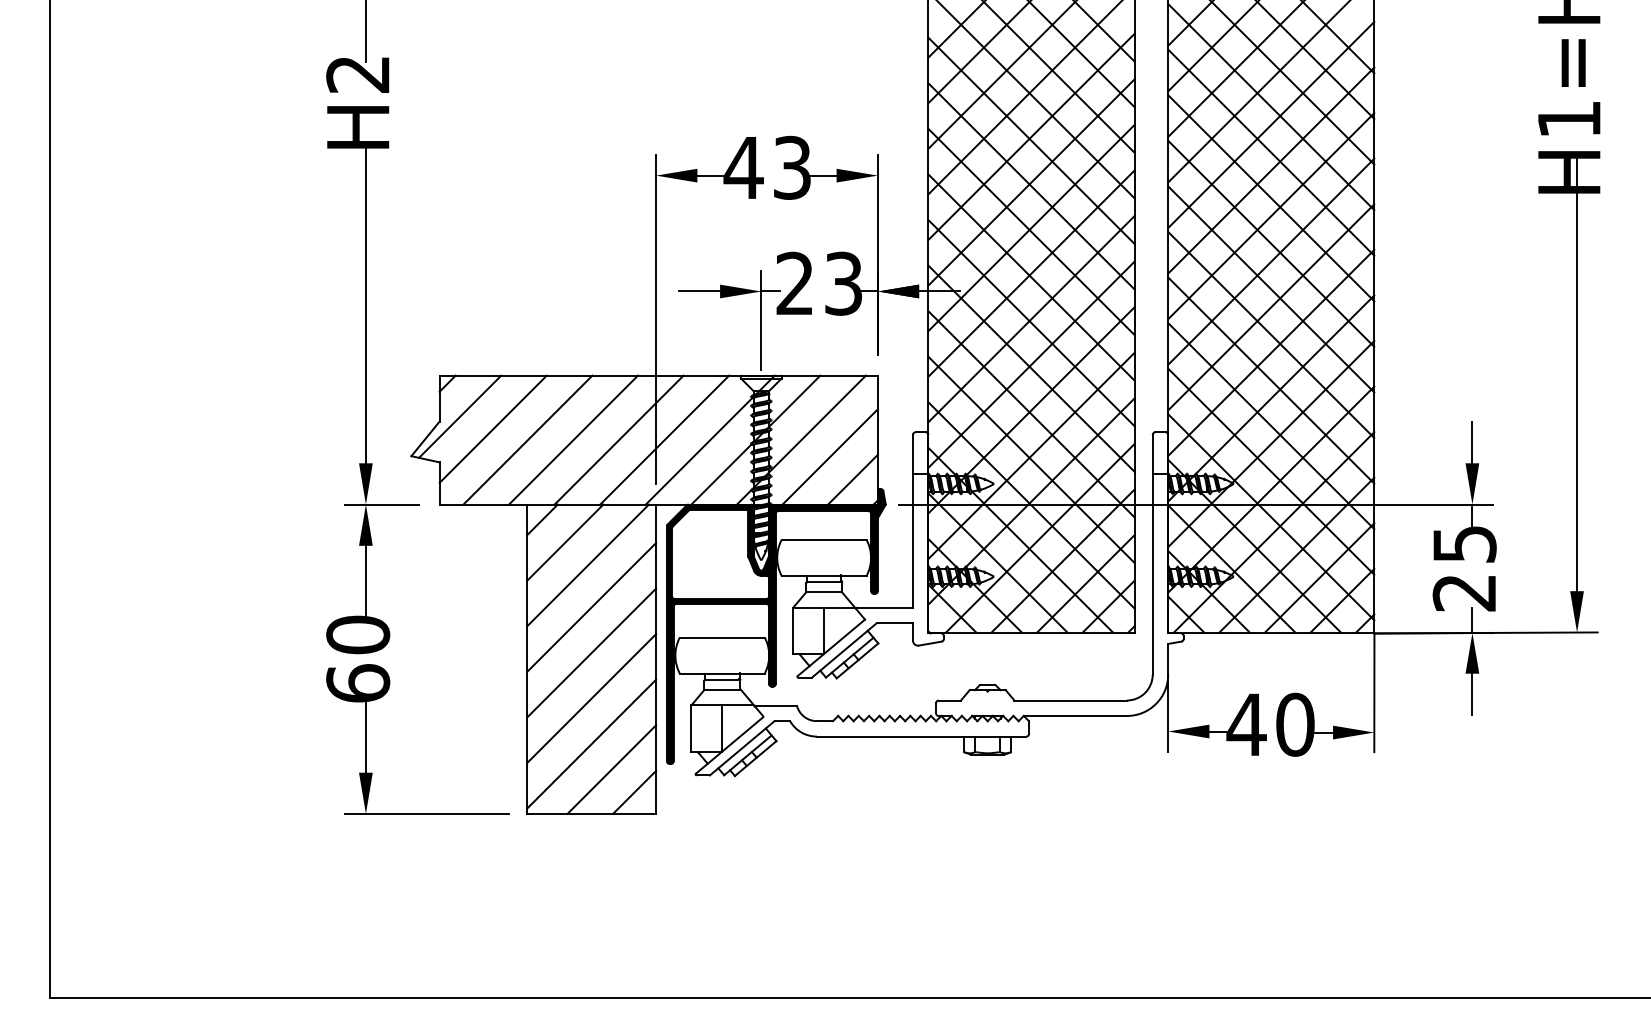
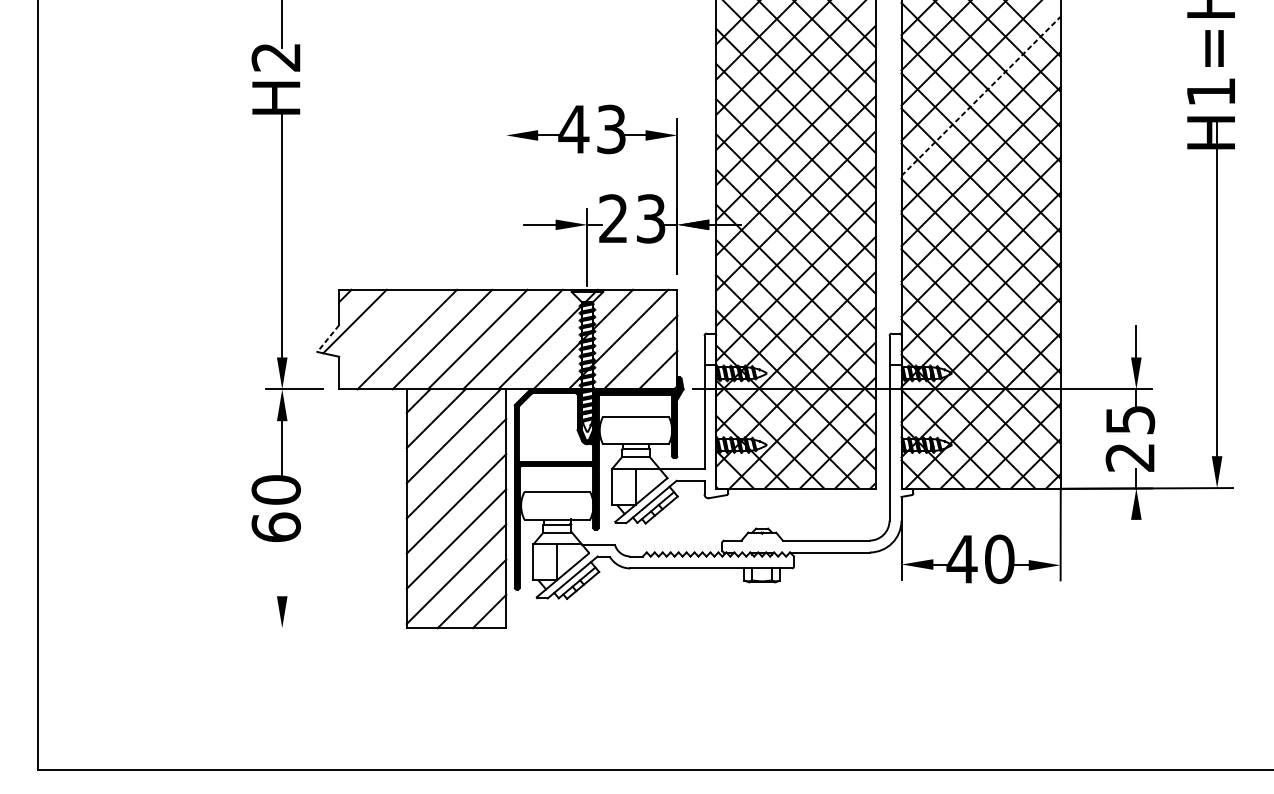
line: (1271, 125) -> (981, 96), solid -> dashed
line: (656, 319) -> (506, 246), removed
line: (492, 428) -> (379, 330), removed
line: (425, 439) -> (328, 339), solid -> dashed
line: (1472, 693) -> (1136, 535), removed
line: (365, 735) -> (281, 567), removed
line: (427, 813) -> (329, 627), removed

